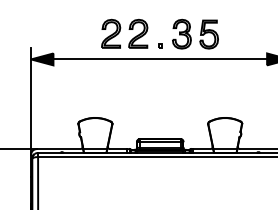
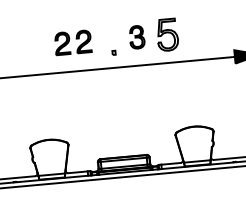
part: (124, 33) -> (72, 42), size x0.7
part: (181, 33) -> (136, 36), size x0.7

